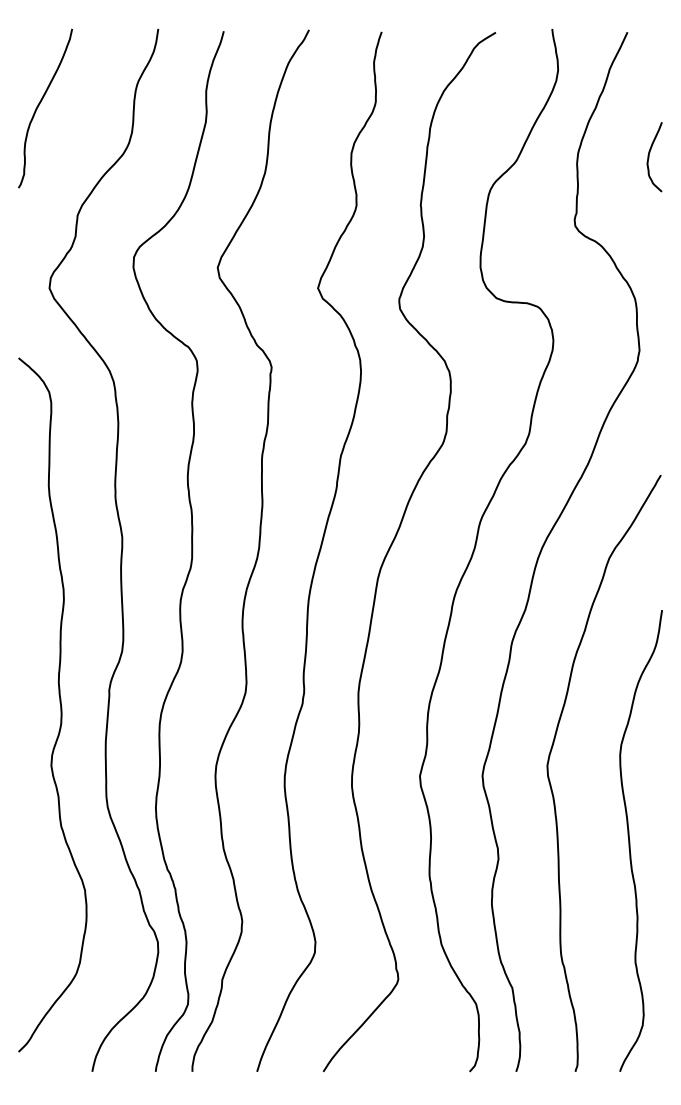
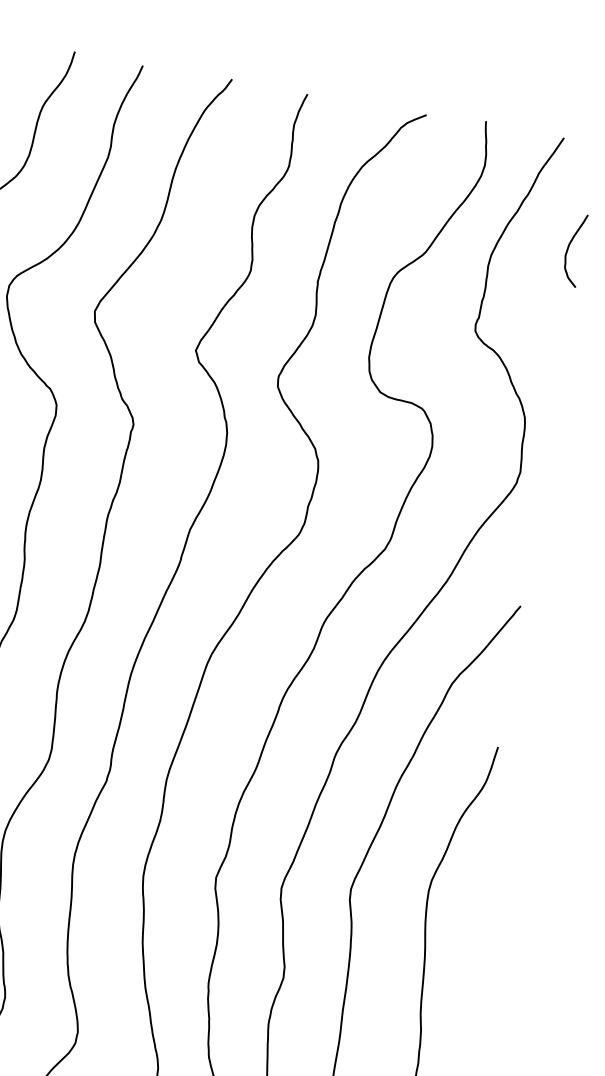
curve: (649, 157) -> (568, 249), moved

